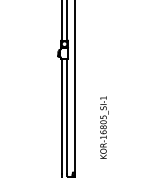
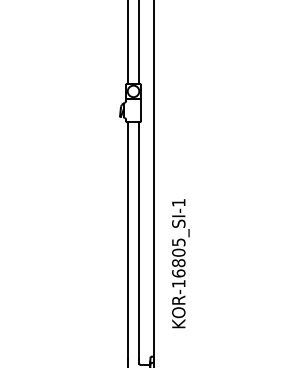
text: (104, 127) -> (180, 263), moved

